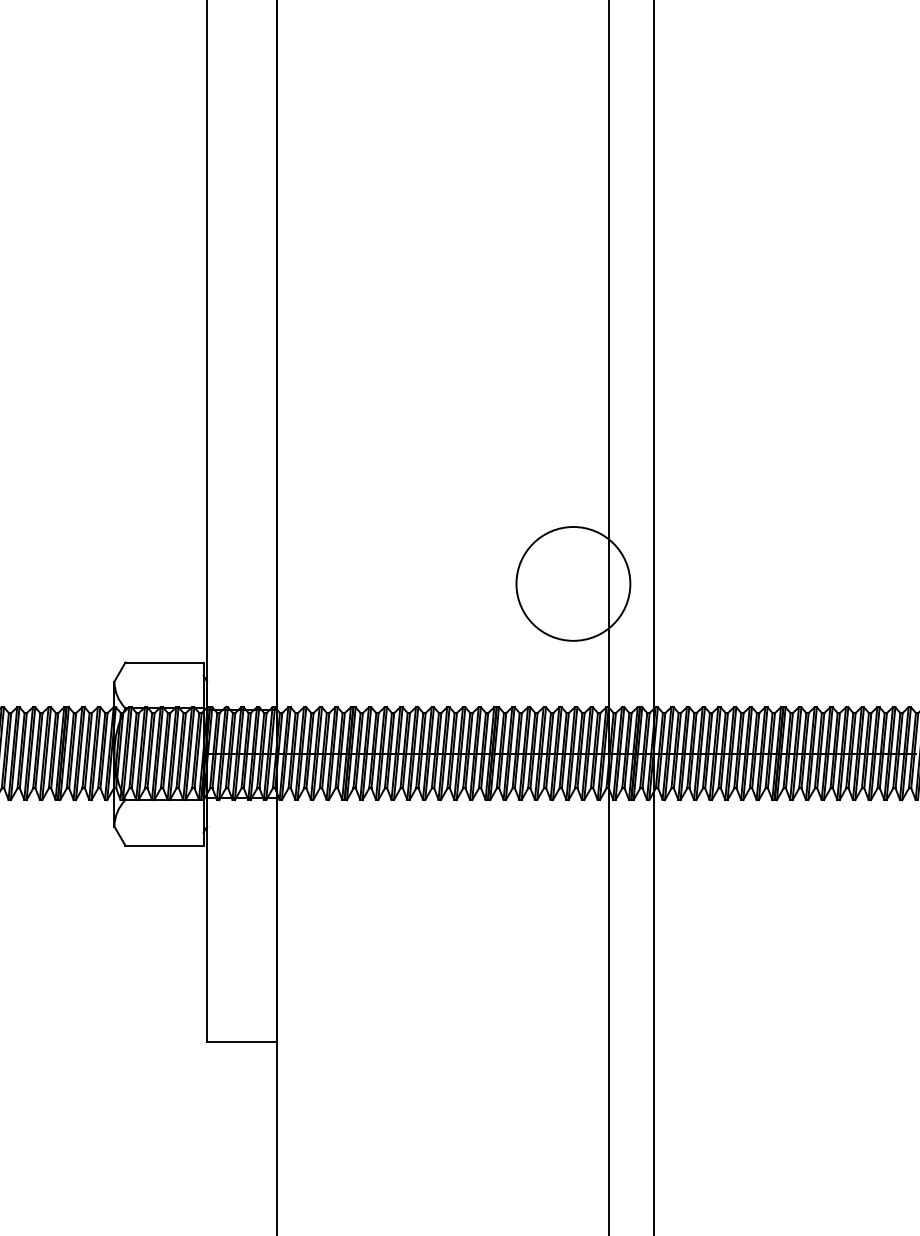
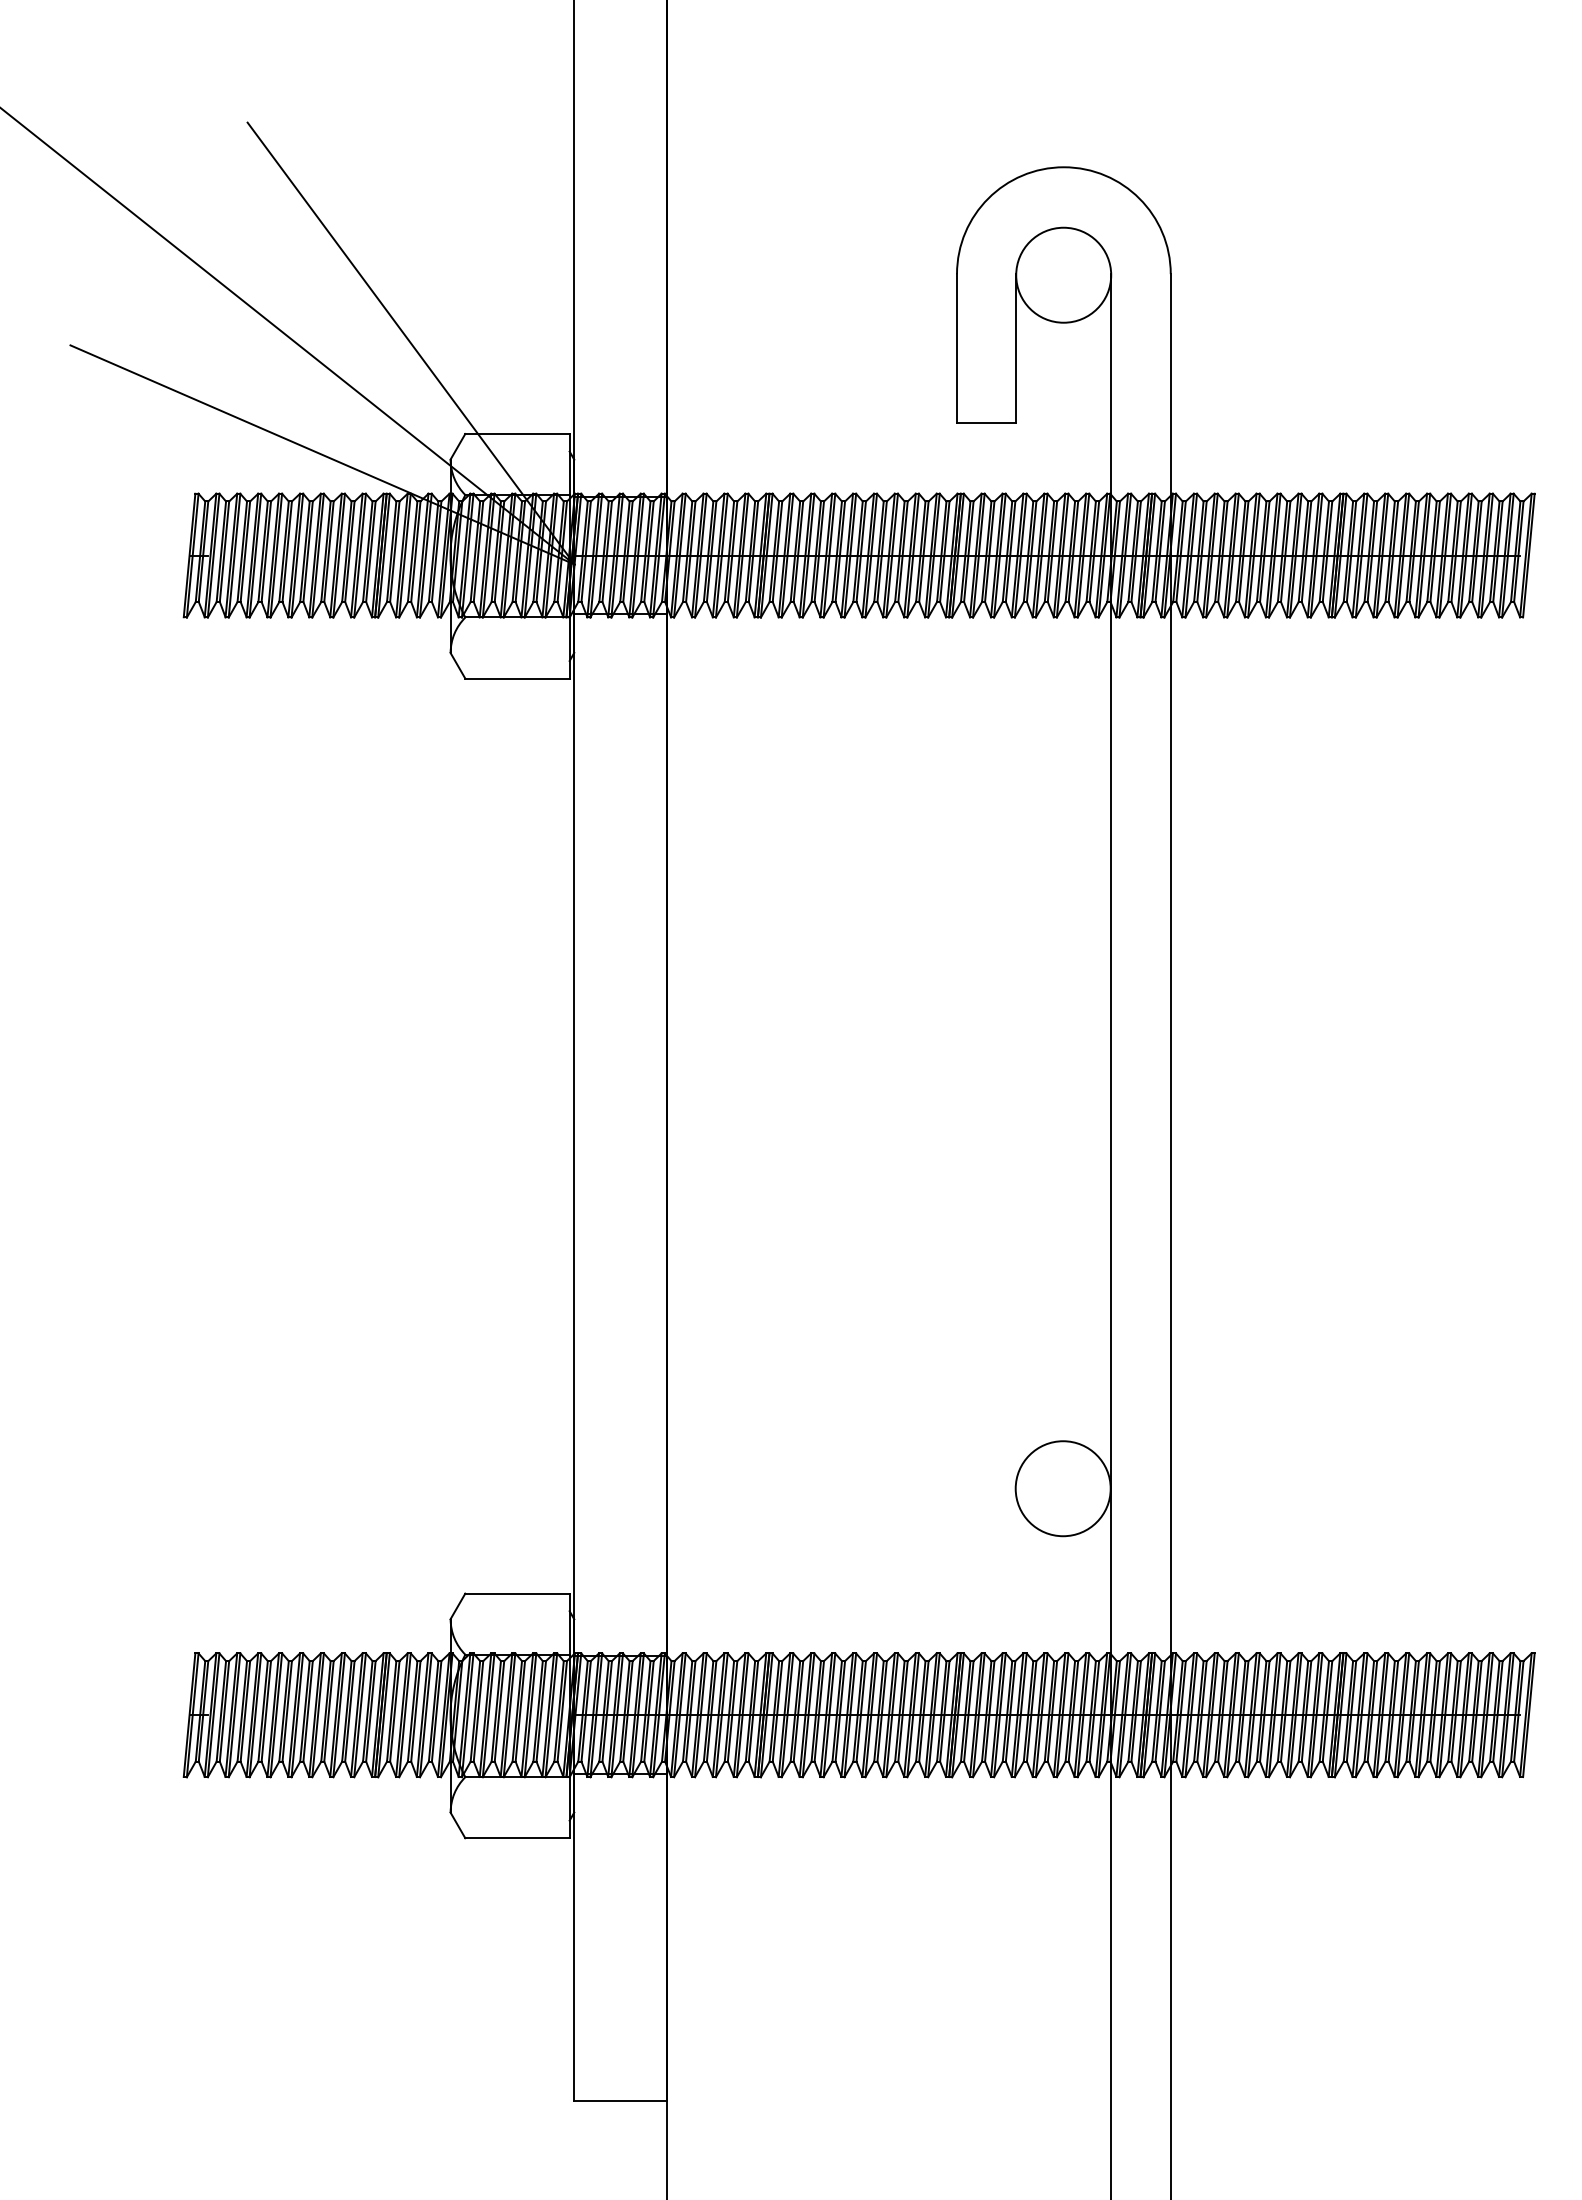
circle: (572, 583) -> (1062, 1488), size x0.62

